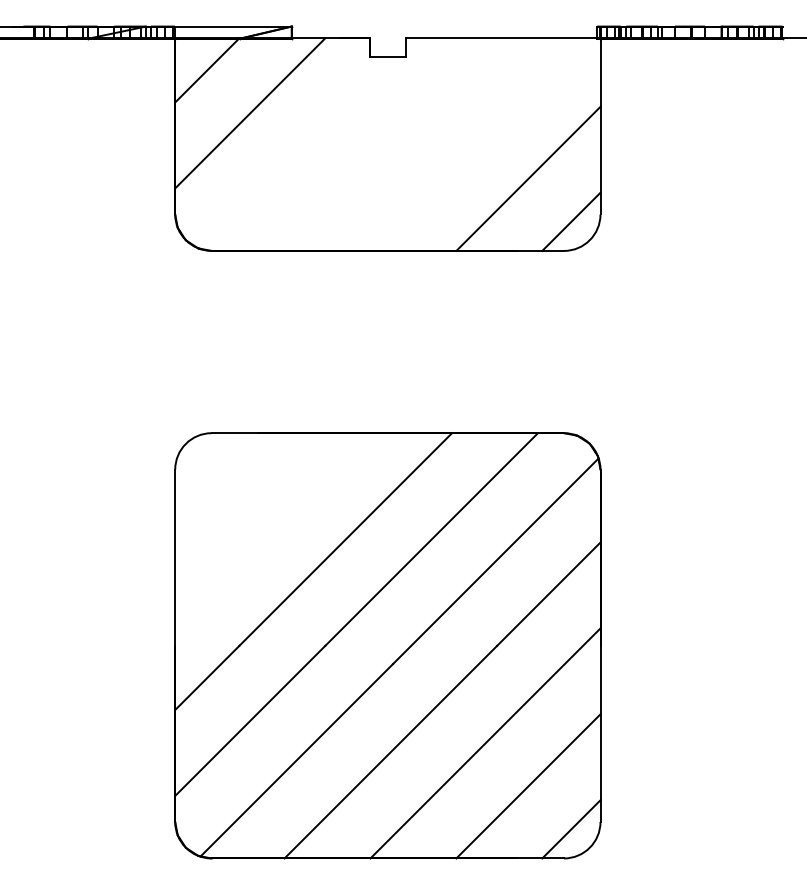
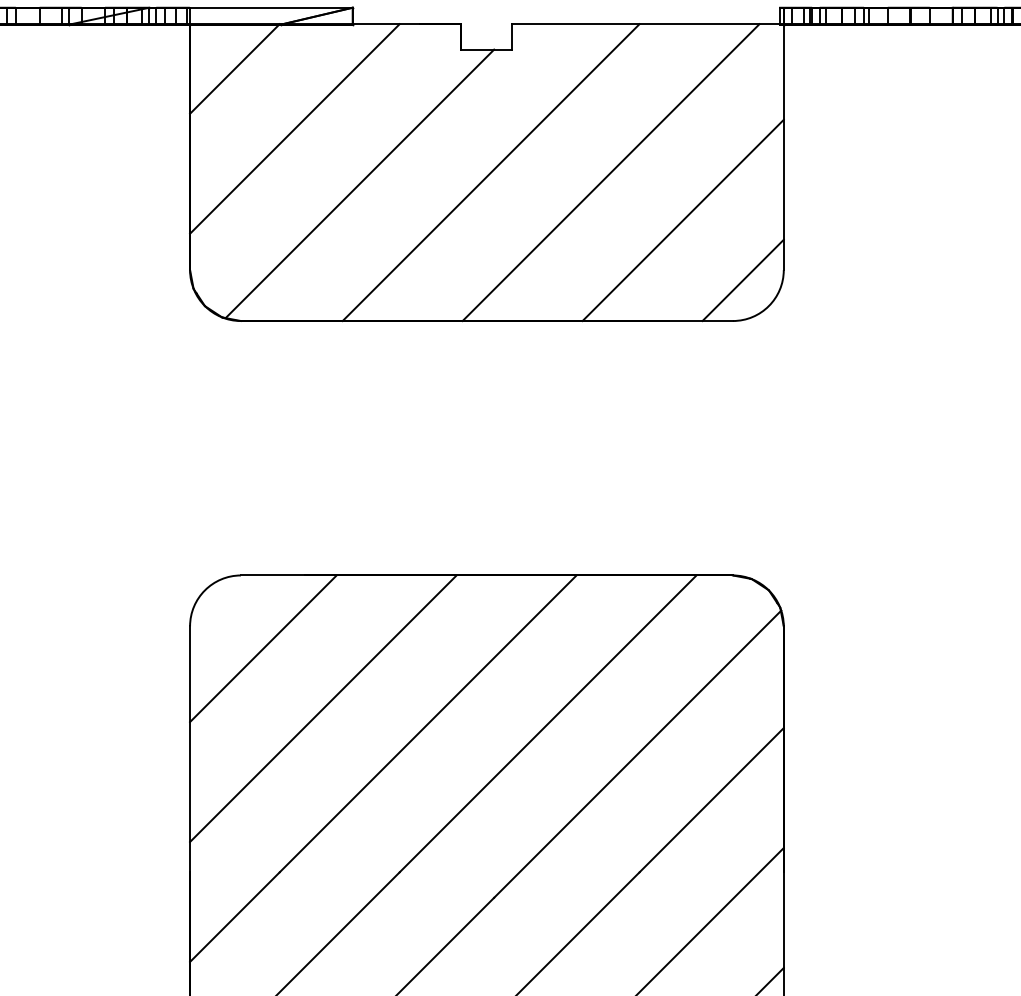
line: (390, 144) -> (490, 172), added
line: (476, 144) -> (610, 172), added
line: (296, 152) -> (359, 183), added
line: (227, 485) -> (263, 648), added
line: (270, 528) -> (323, 708), added

